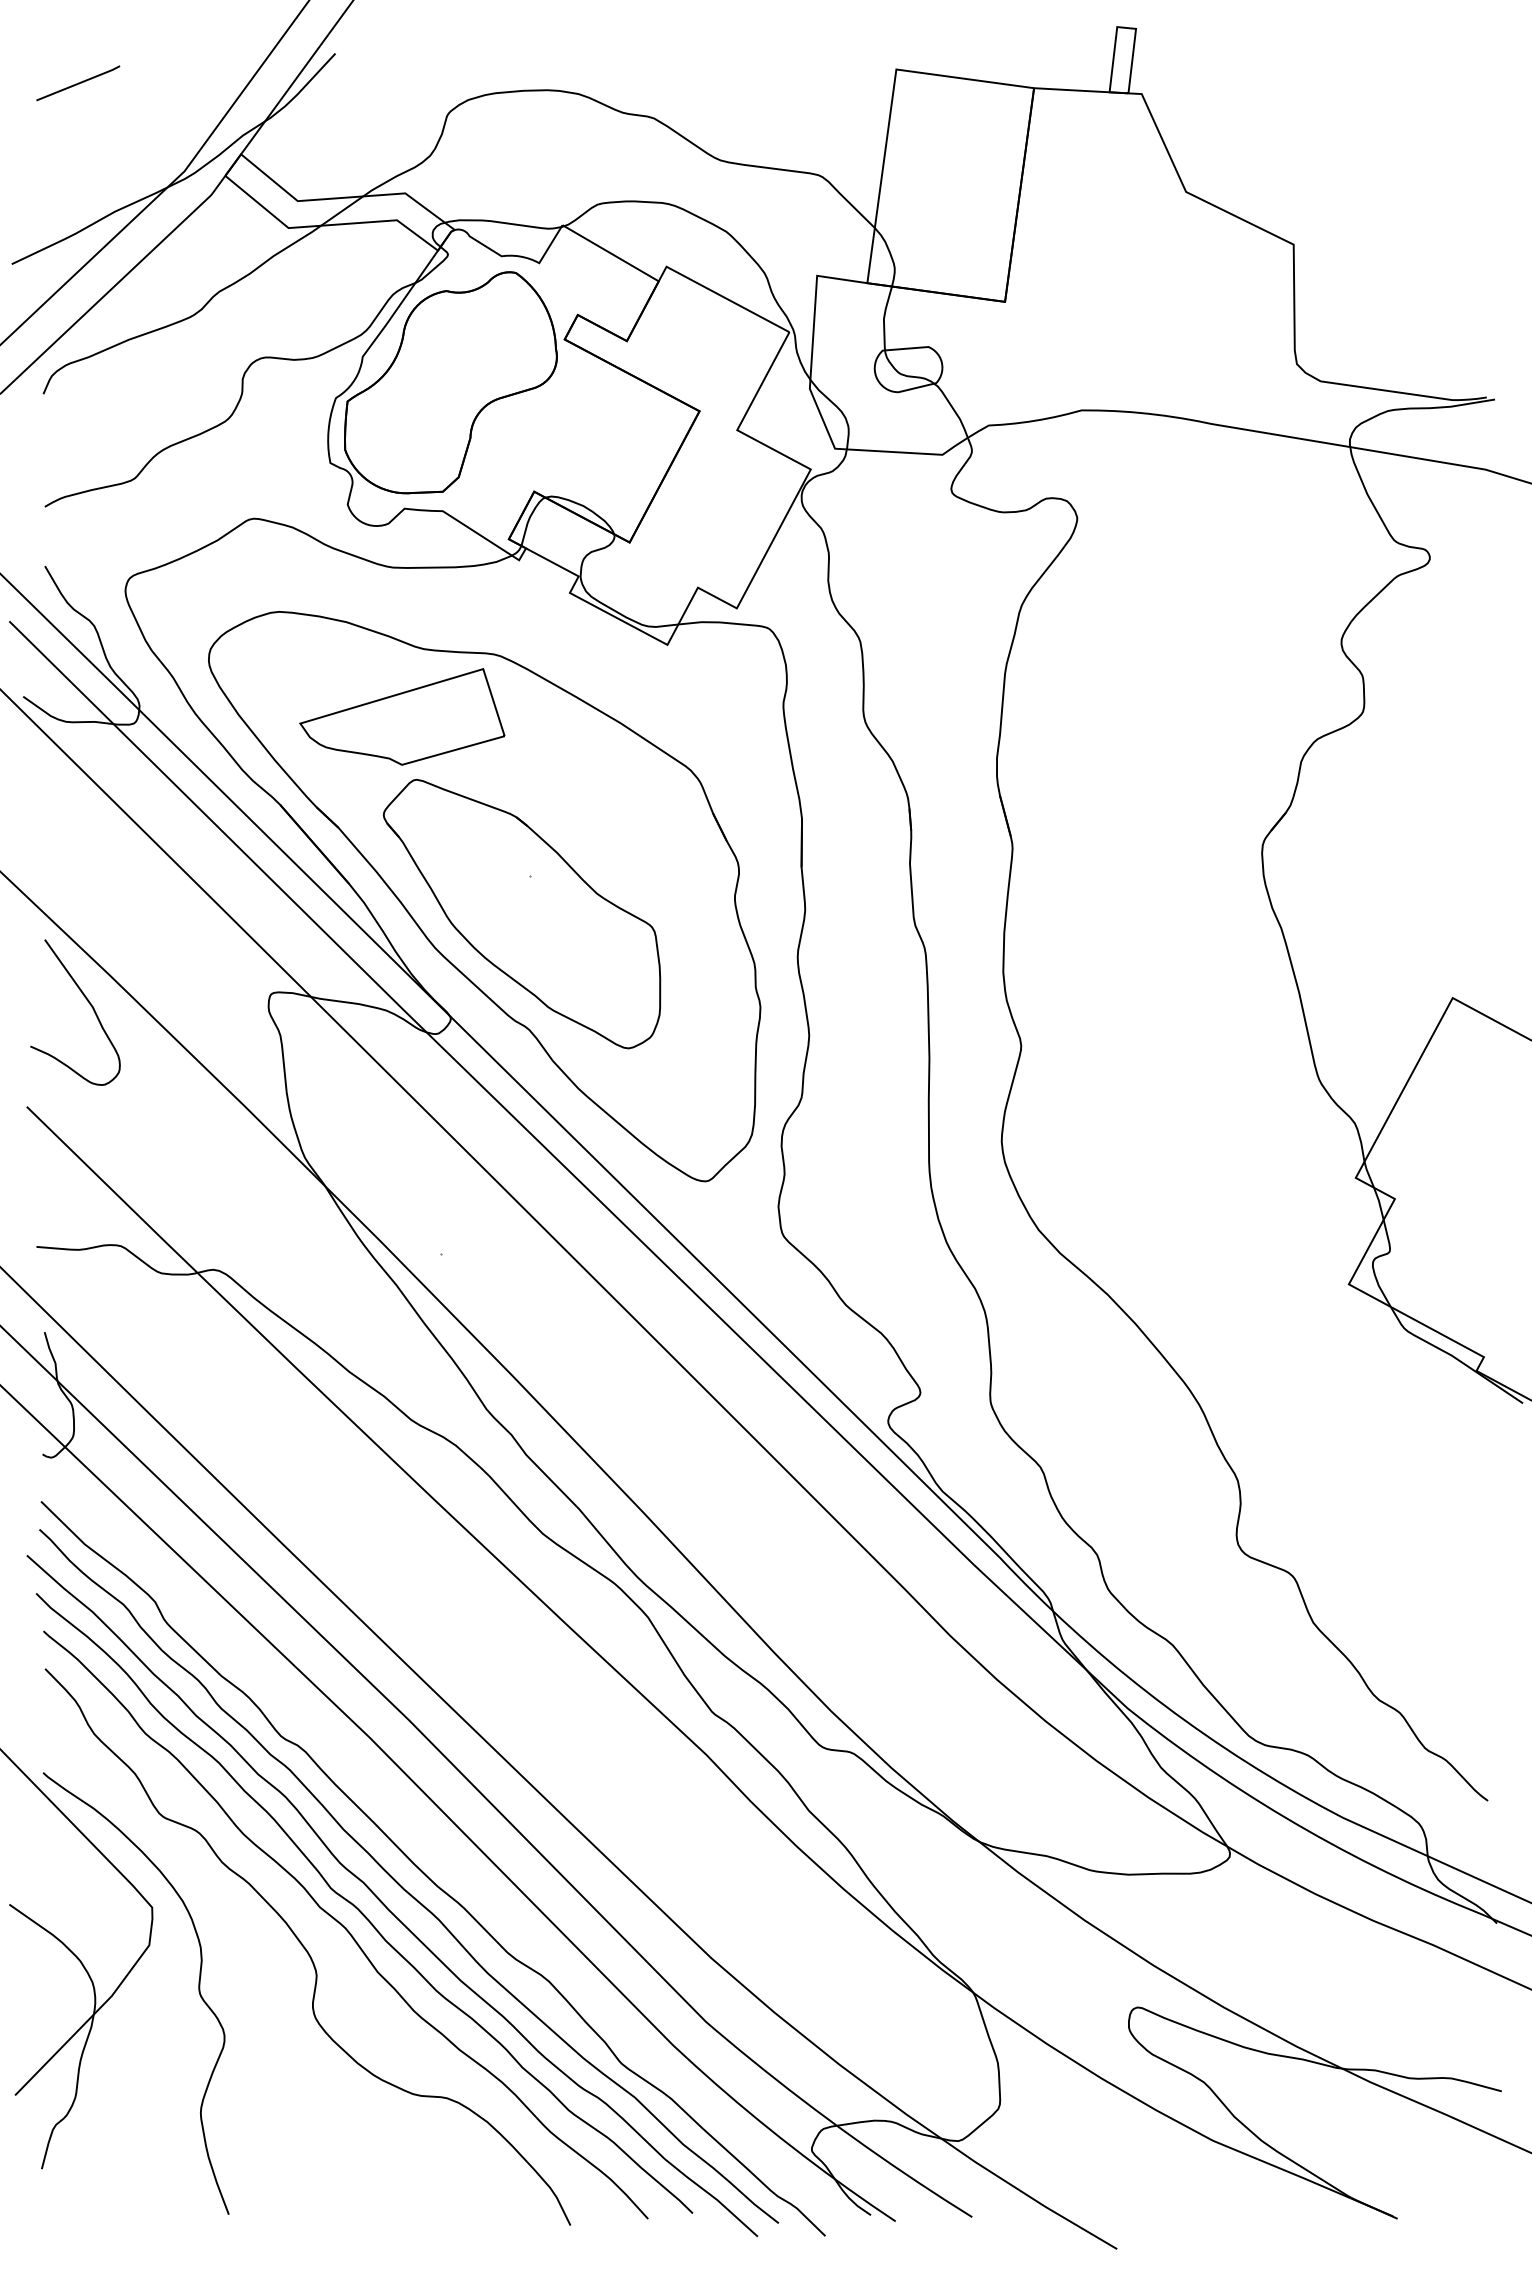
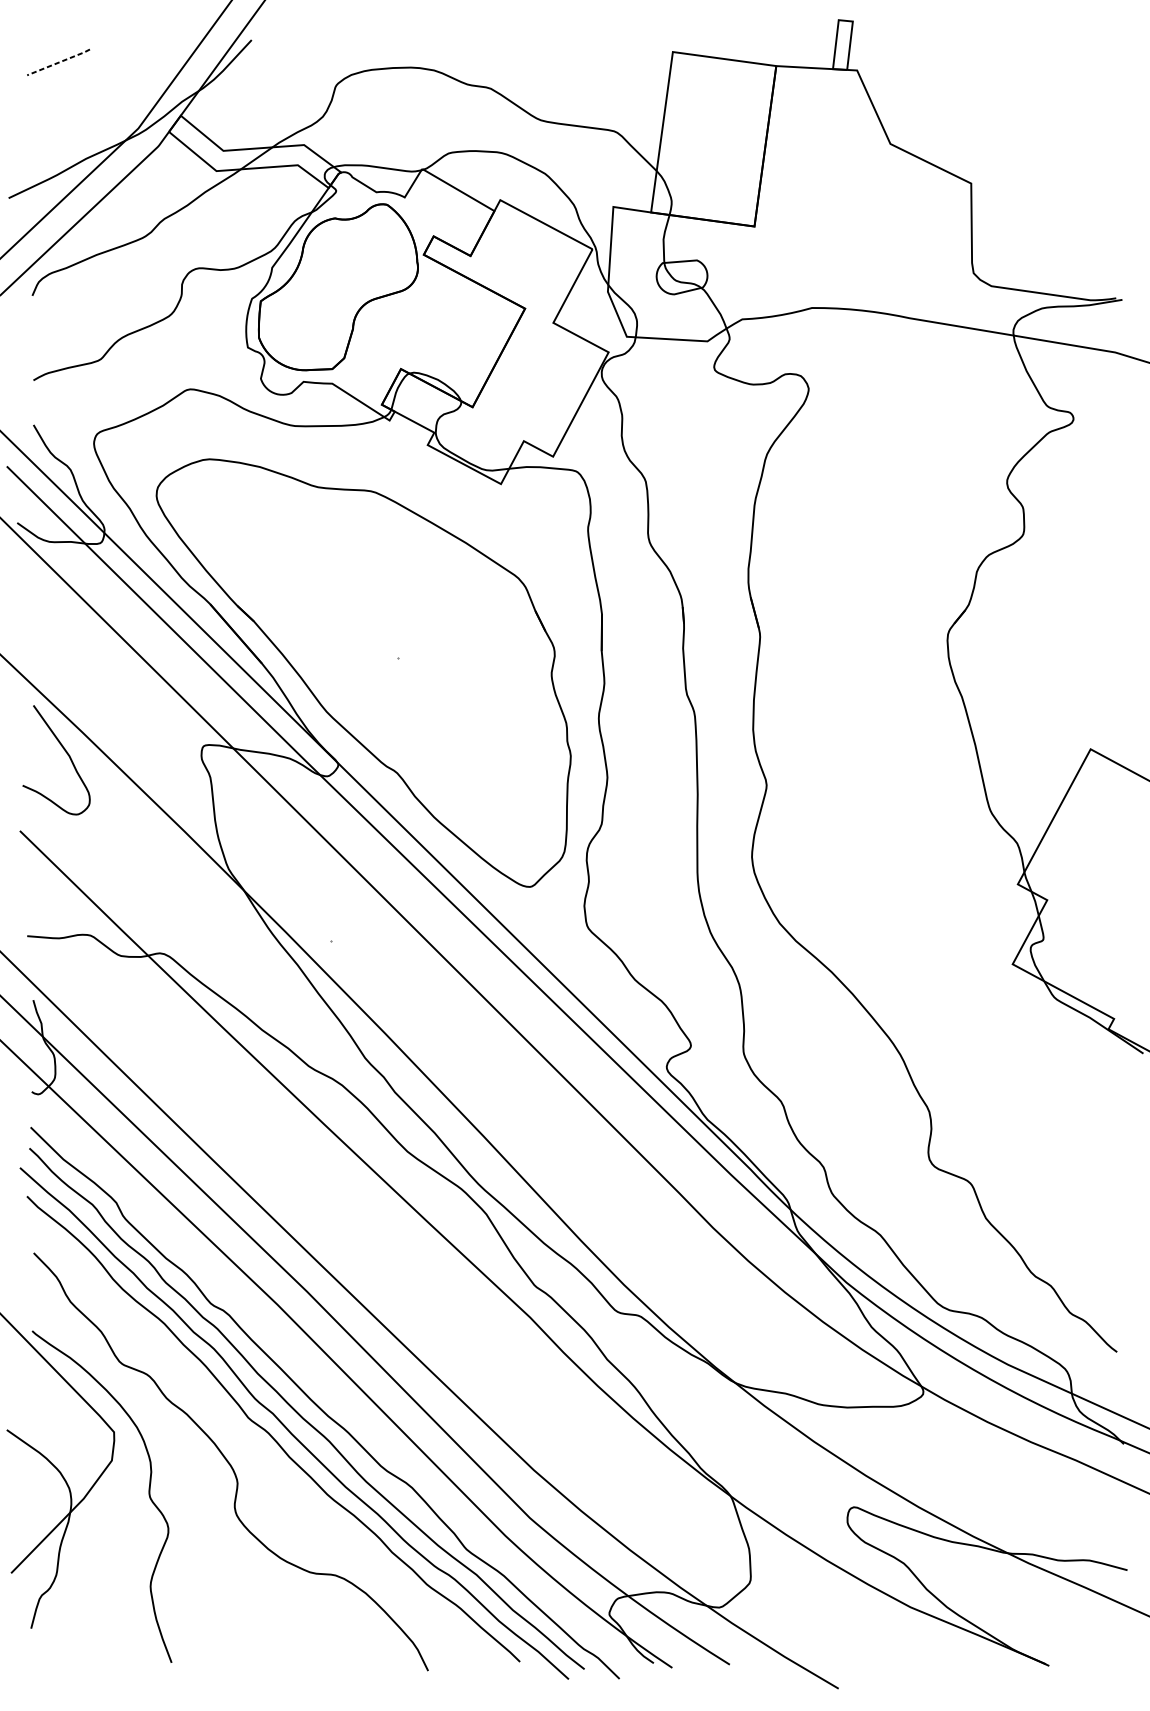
line: (79, 83) -> (59, 62), solid -> dashed
part: (402, 716) -> (302, 537), removed
part: (522, 913) -> (392, 685), removed
curve: (345, 1926) -> (259, 1446), removed

